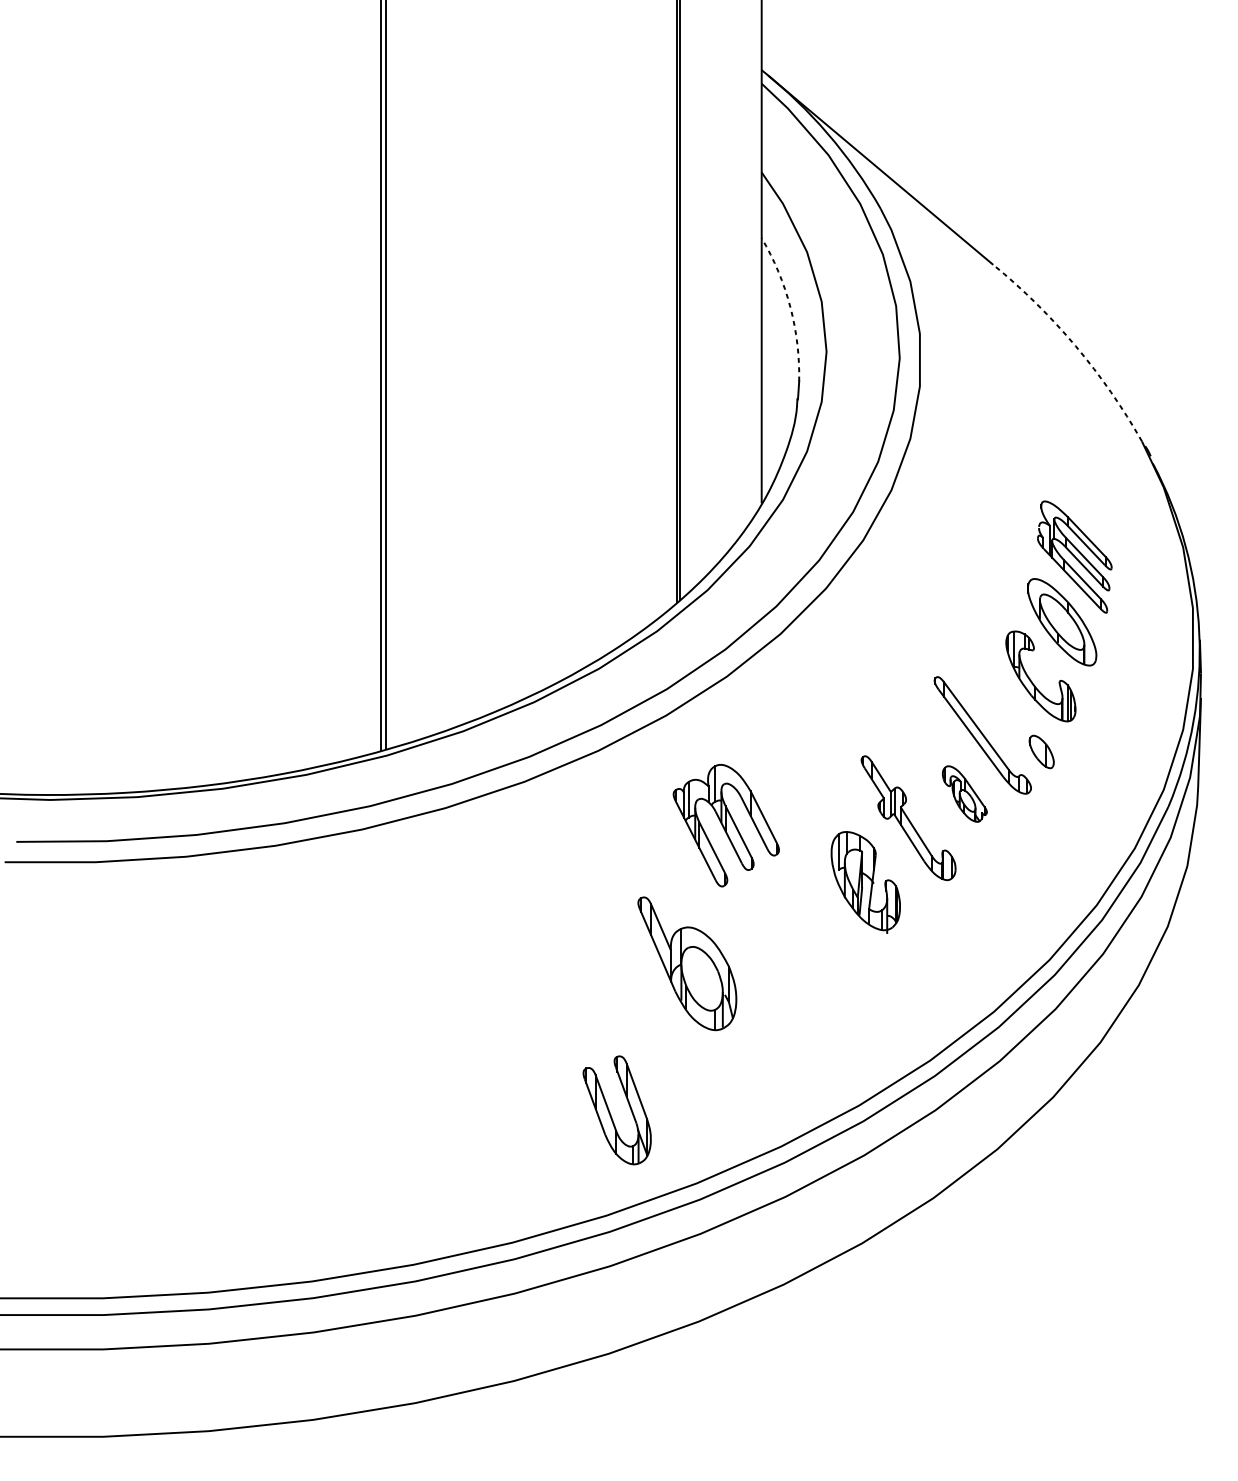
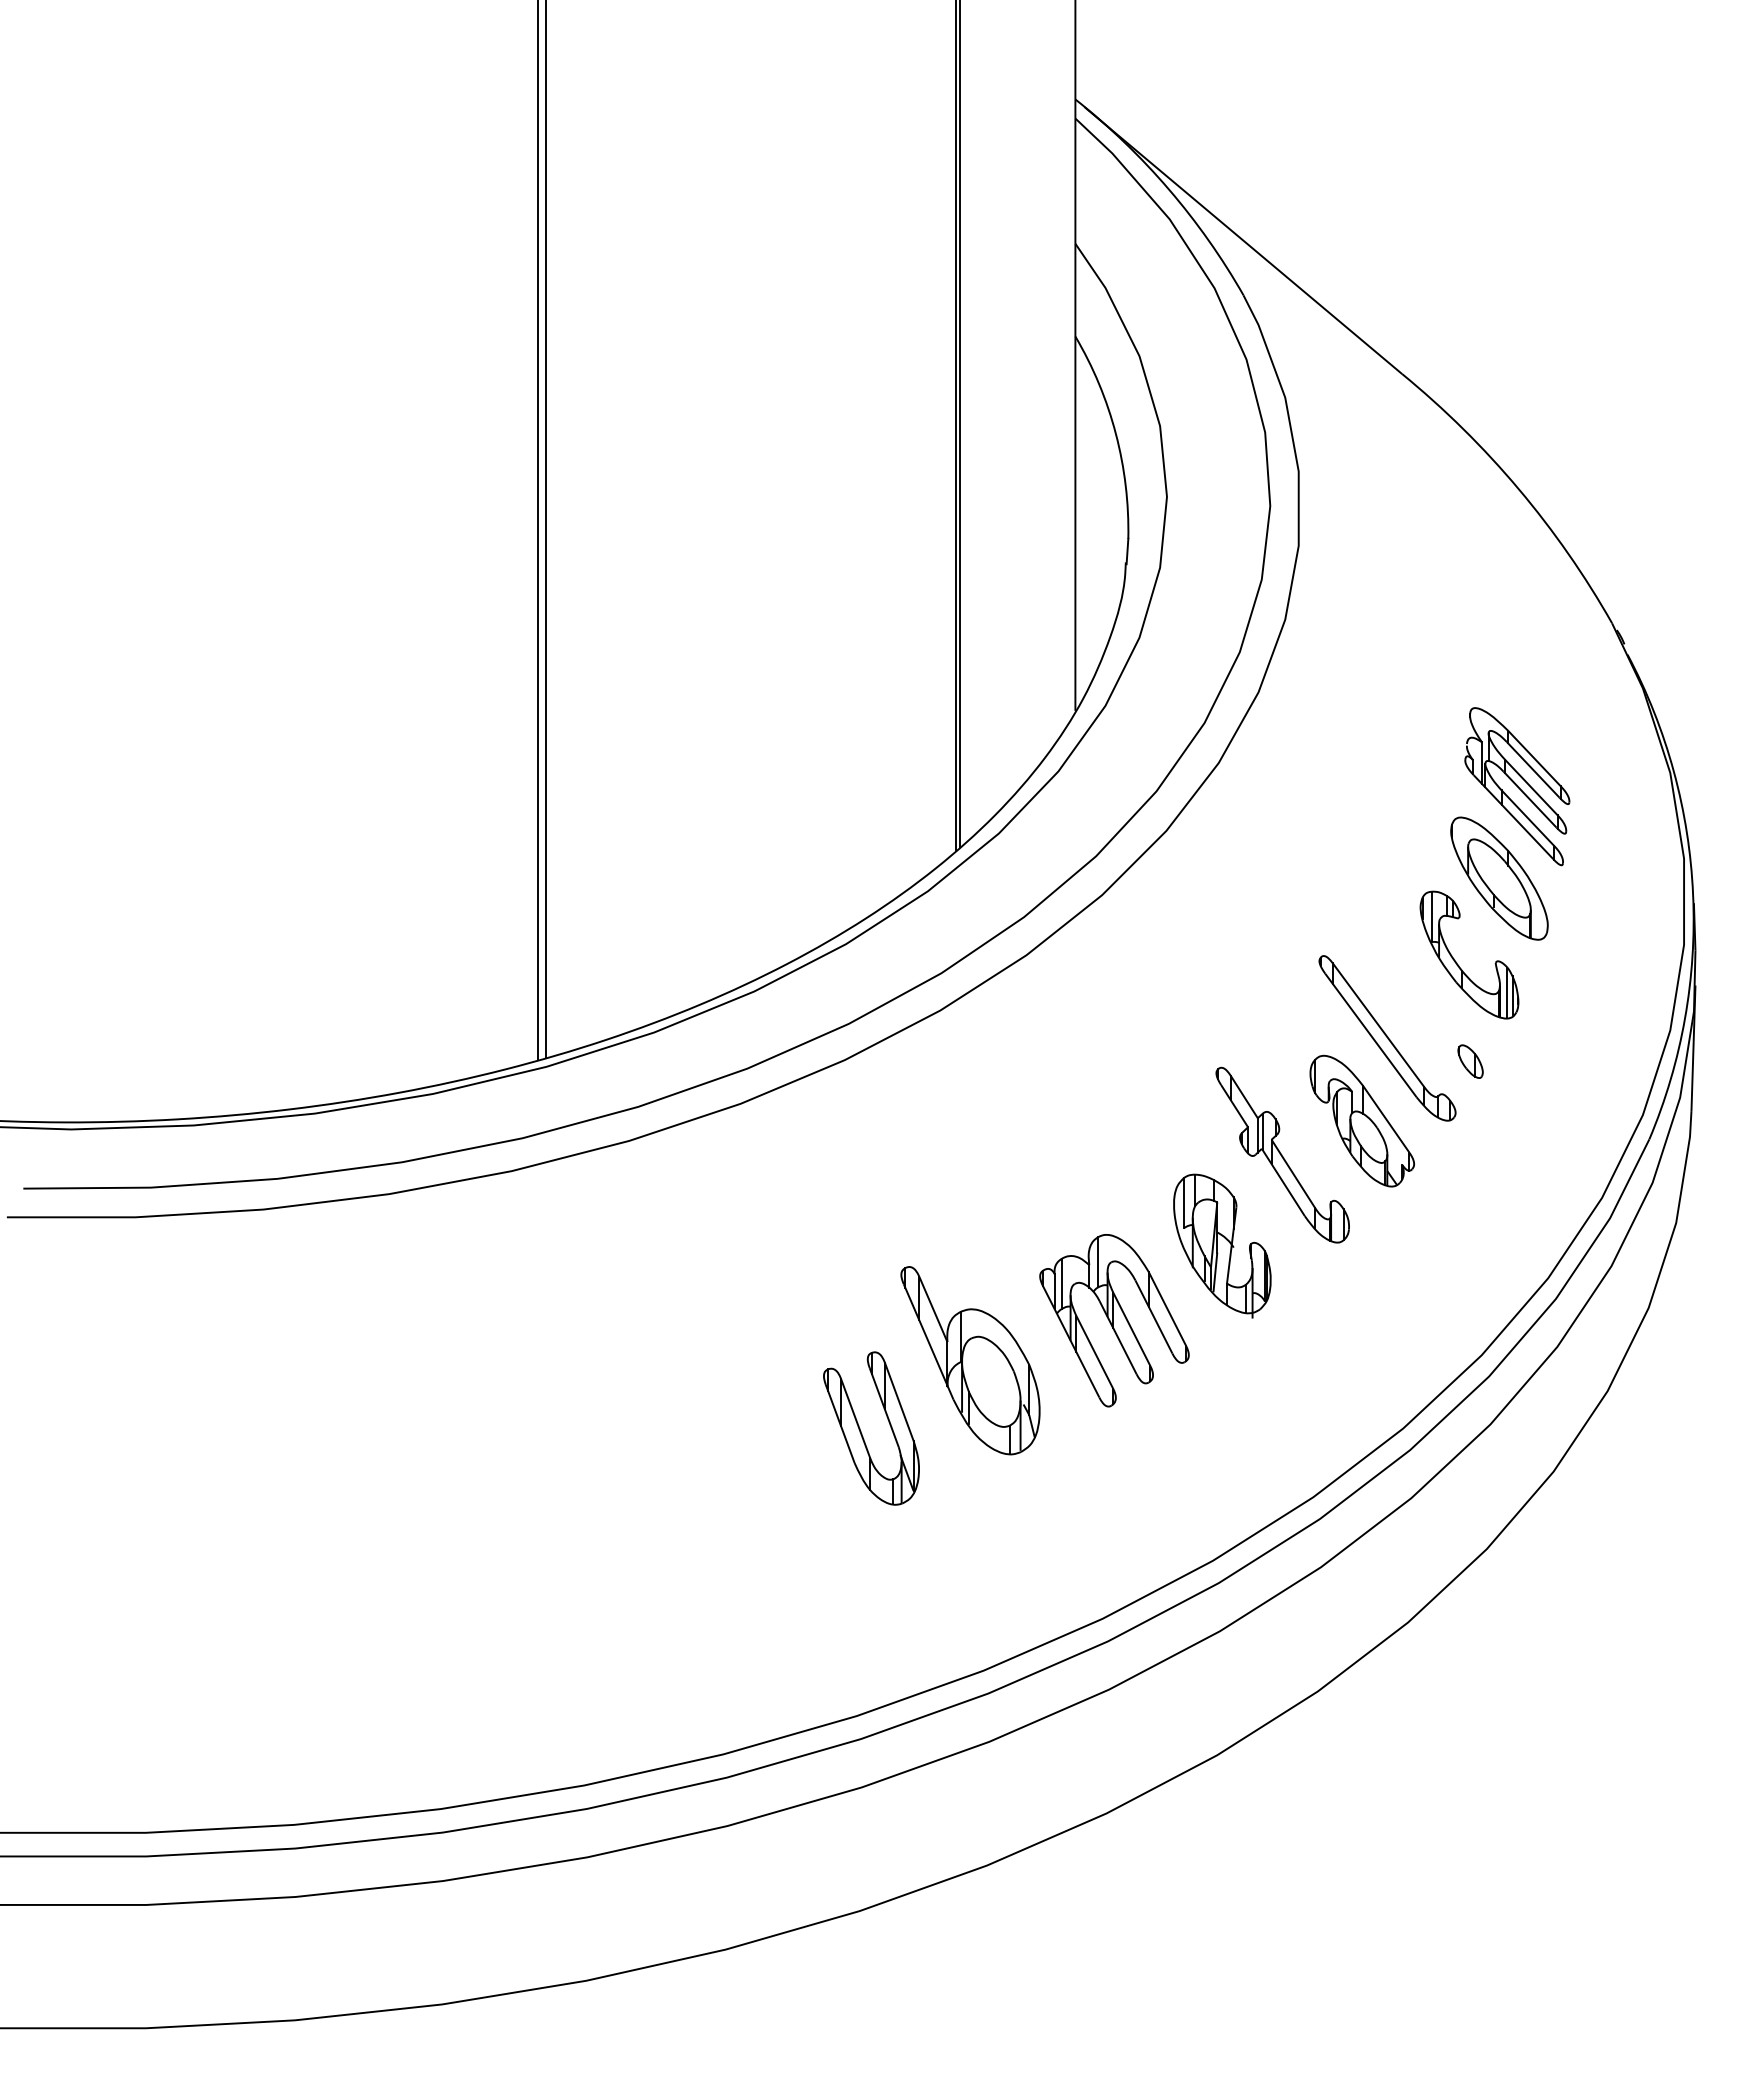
arc: (790, 306) -> (1115, 433), dashed -> solid
arc: (1075, 346) -> (1518, 489), dashed -> solid
part: (1041, 751) -> (1470, 1061), size x0.71
part: (964, 793) -> (1361, 1120), size x1.67
part: (726, 825) -> (1114, 1320), moved
part: (610, 1113) -> (862, 1433), moved

